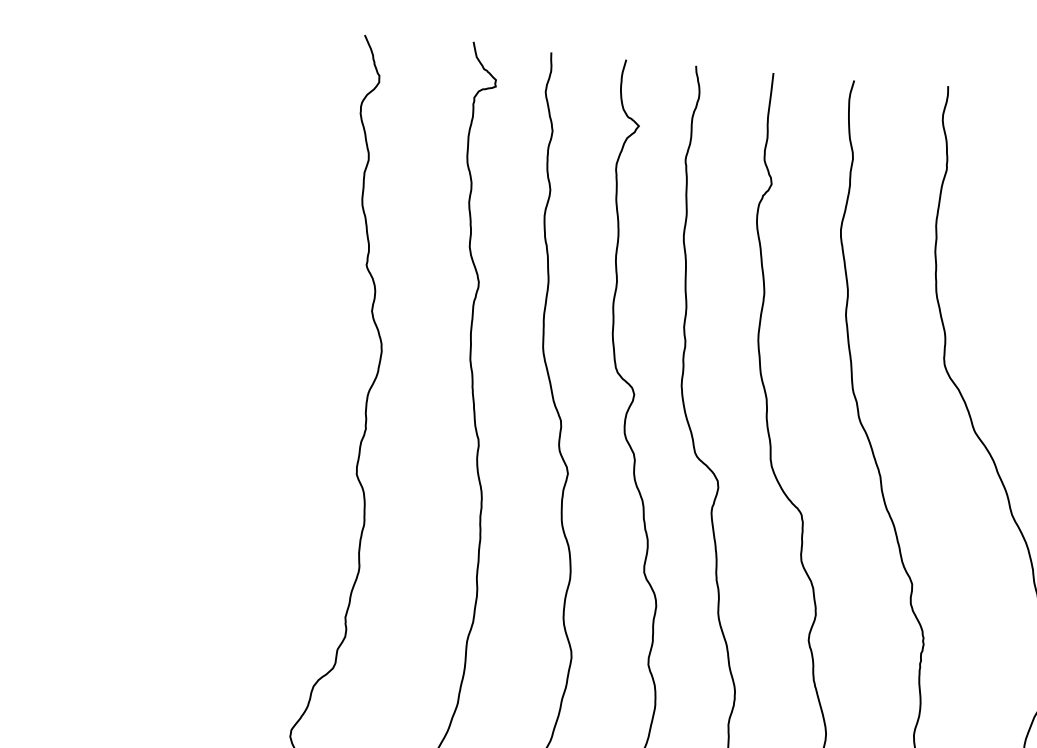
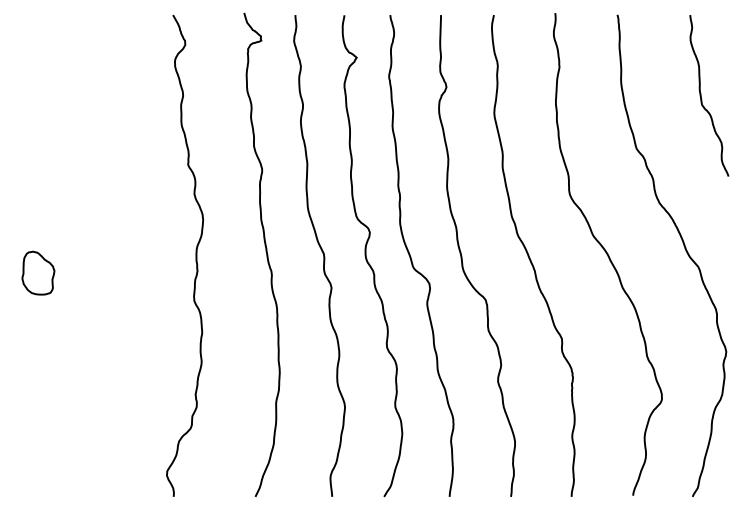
part: (123, 408) -> (38, 272), added

